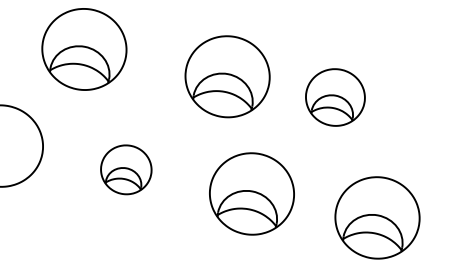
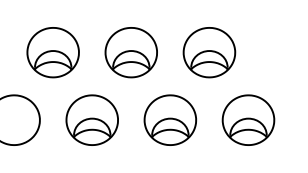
part: (226, 76) -> (130, 52), moved
part: (335, 97) -> (209, 52), size x1.43
part: (125, 168) -> (91, 119), size x1.67

